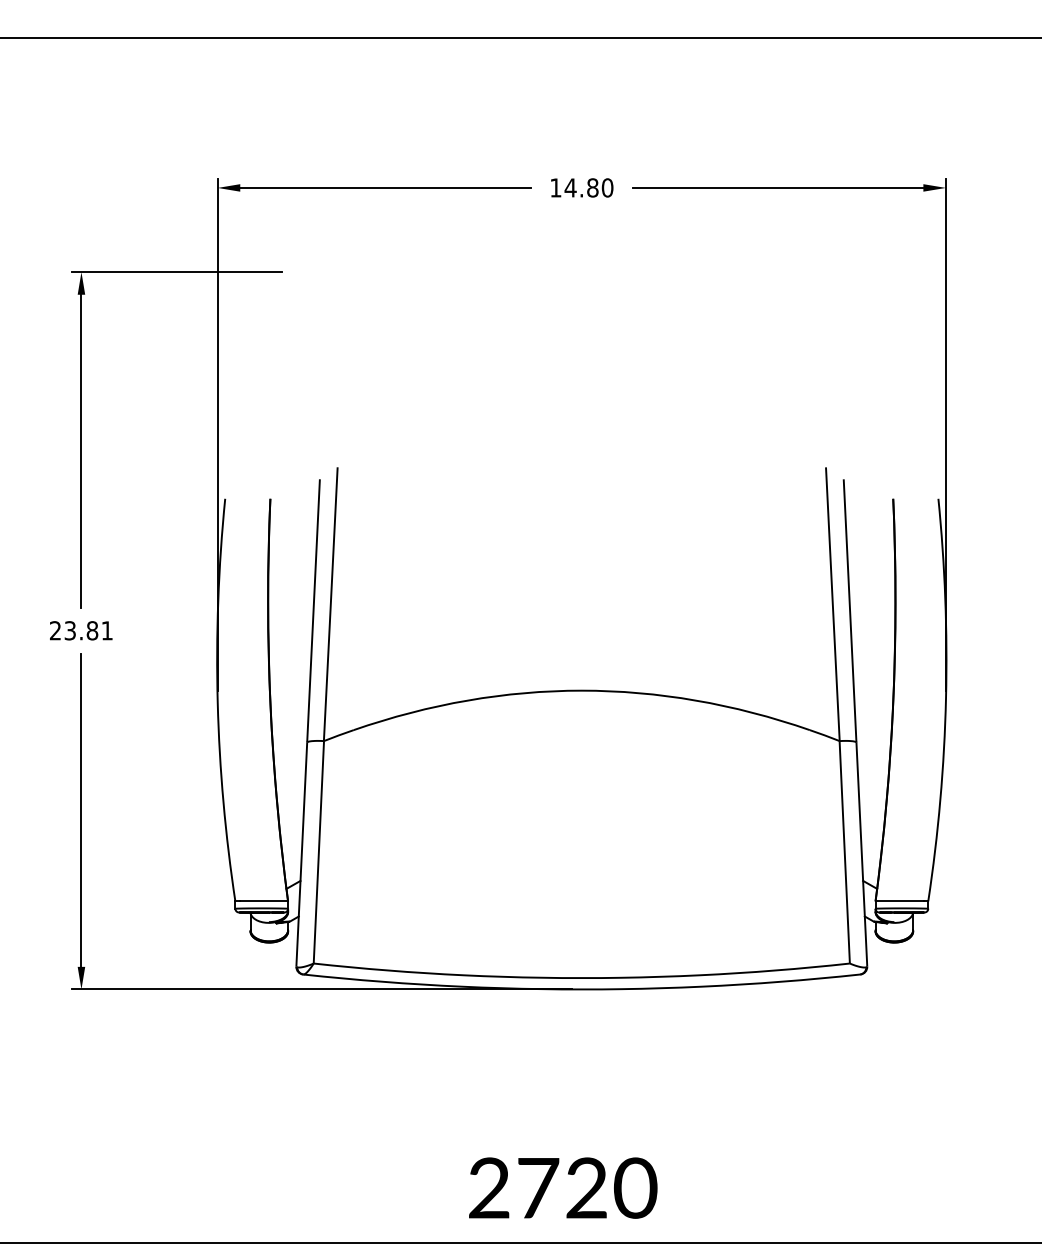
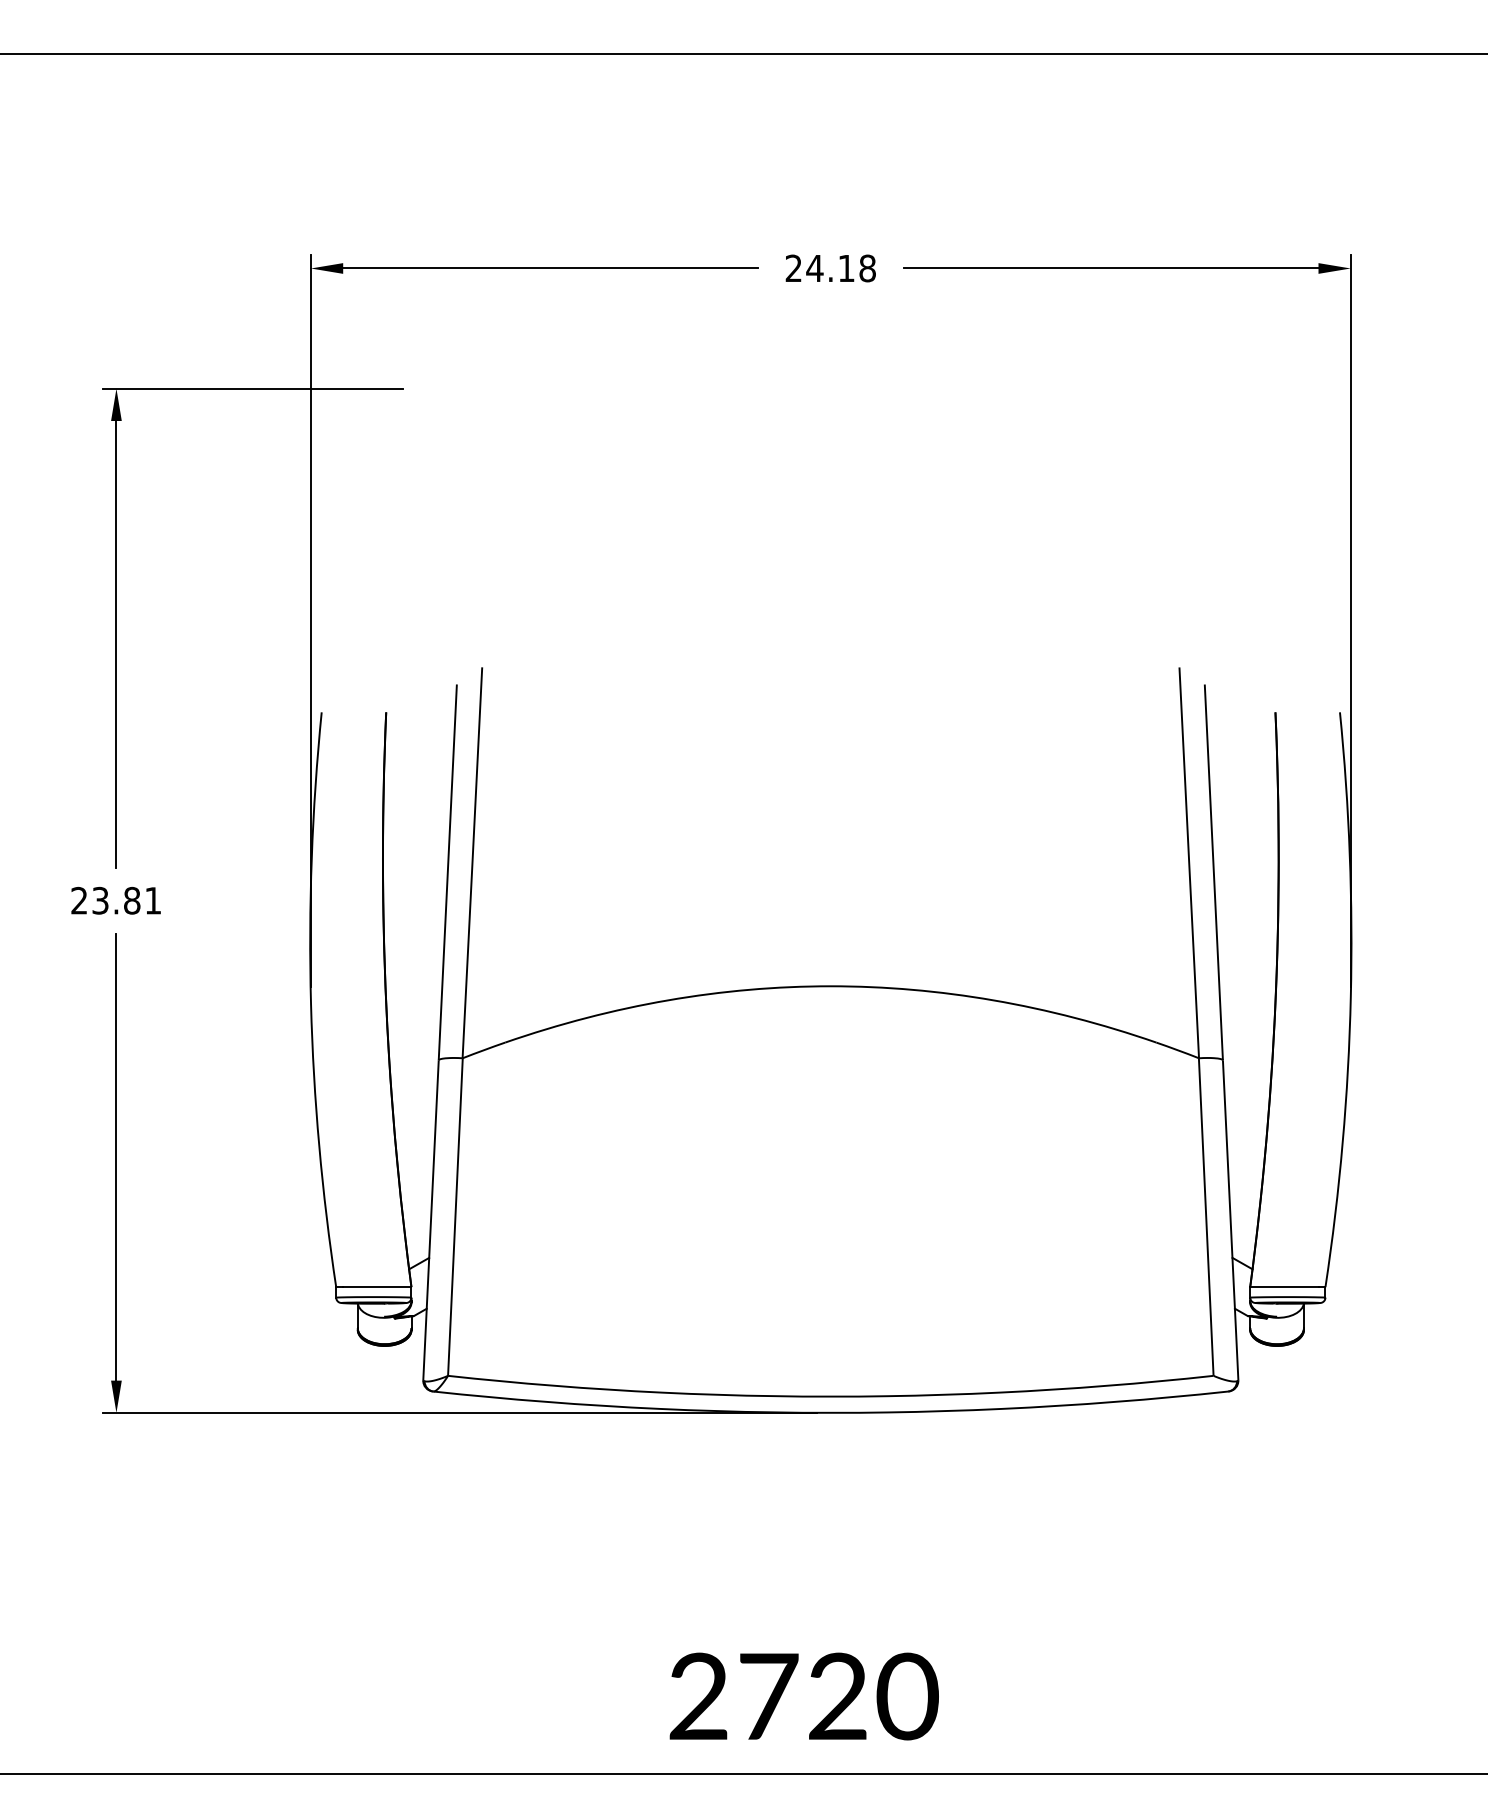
text: (581, 187) -> (830, 268), 14.80 -> 24.18

